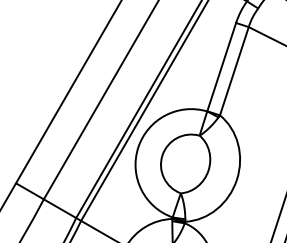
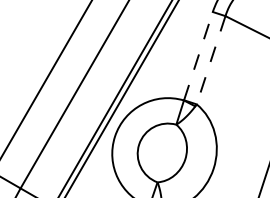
line: (221, 66) -> (198, 55), solid -> dashed
line: (234, 71) -> (211, 60), solid -> dashed

